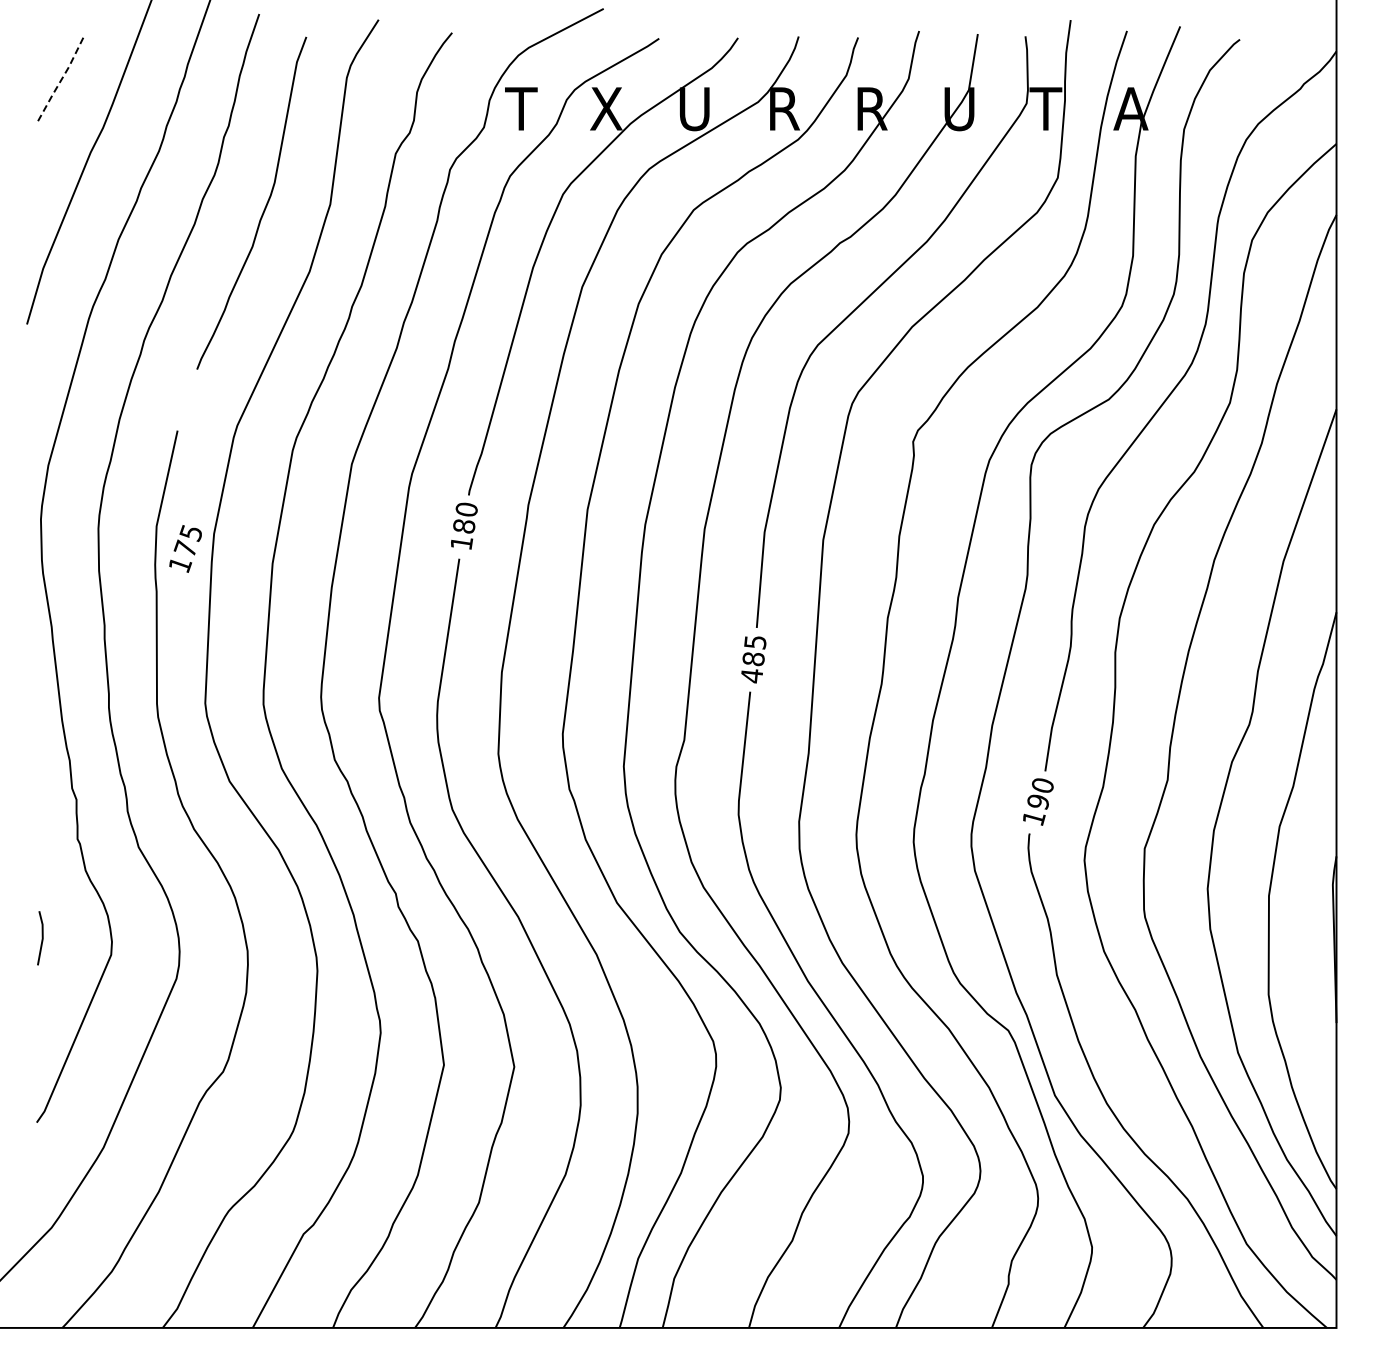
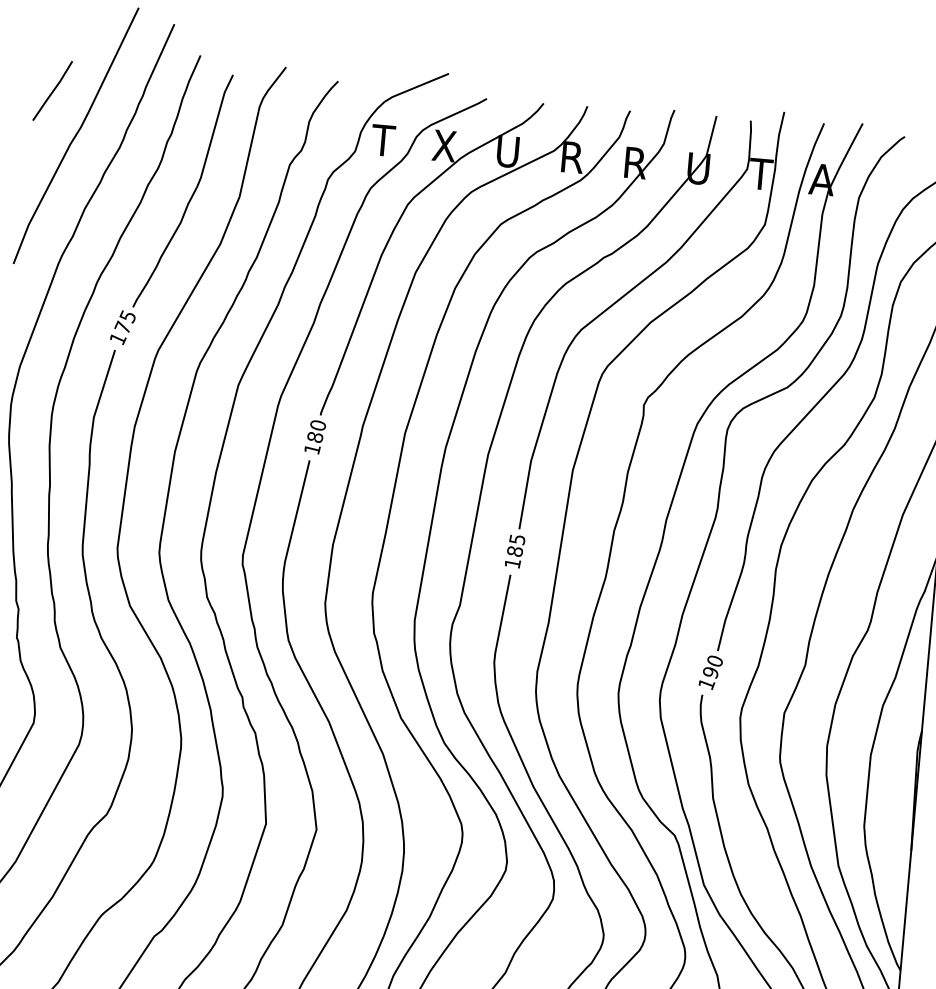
line: (60, 81) -> (53, 91), dashed -> solid
text: (185, 548) -> (122, 327), moved
text: (752, 676) -> (513, 563), 485 -> 185

